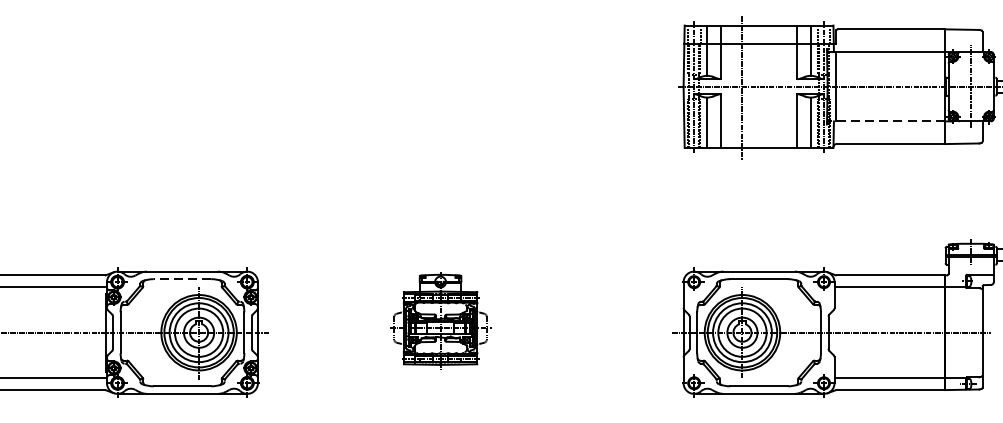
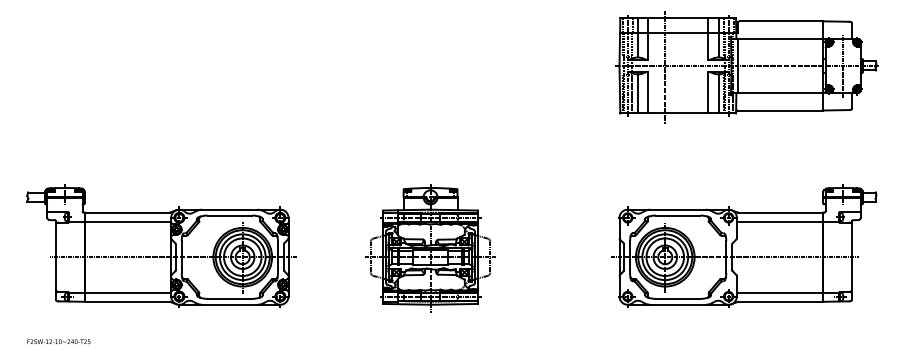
line: (886, 120) -> (777, 92), dashed -> solid
line: (182, 279) -> (229, 215), dashed -> solid
part: (440, 321) -> (430, 248), size x1.67

